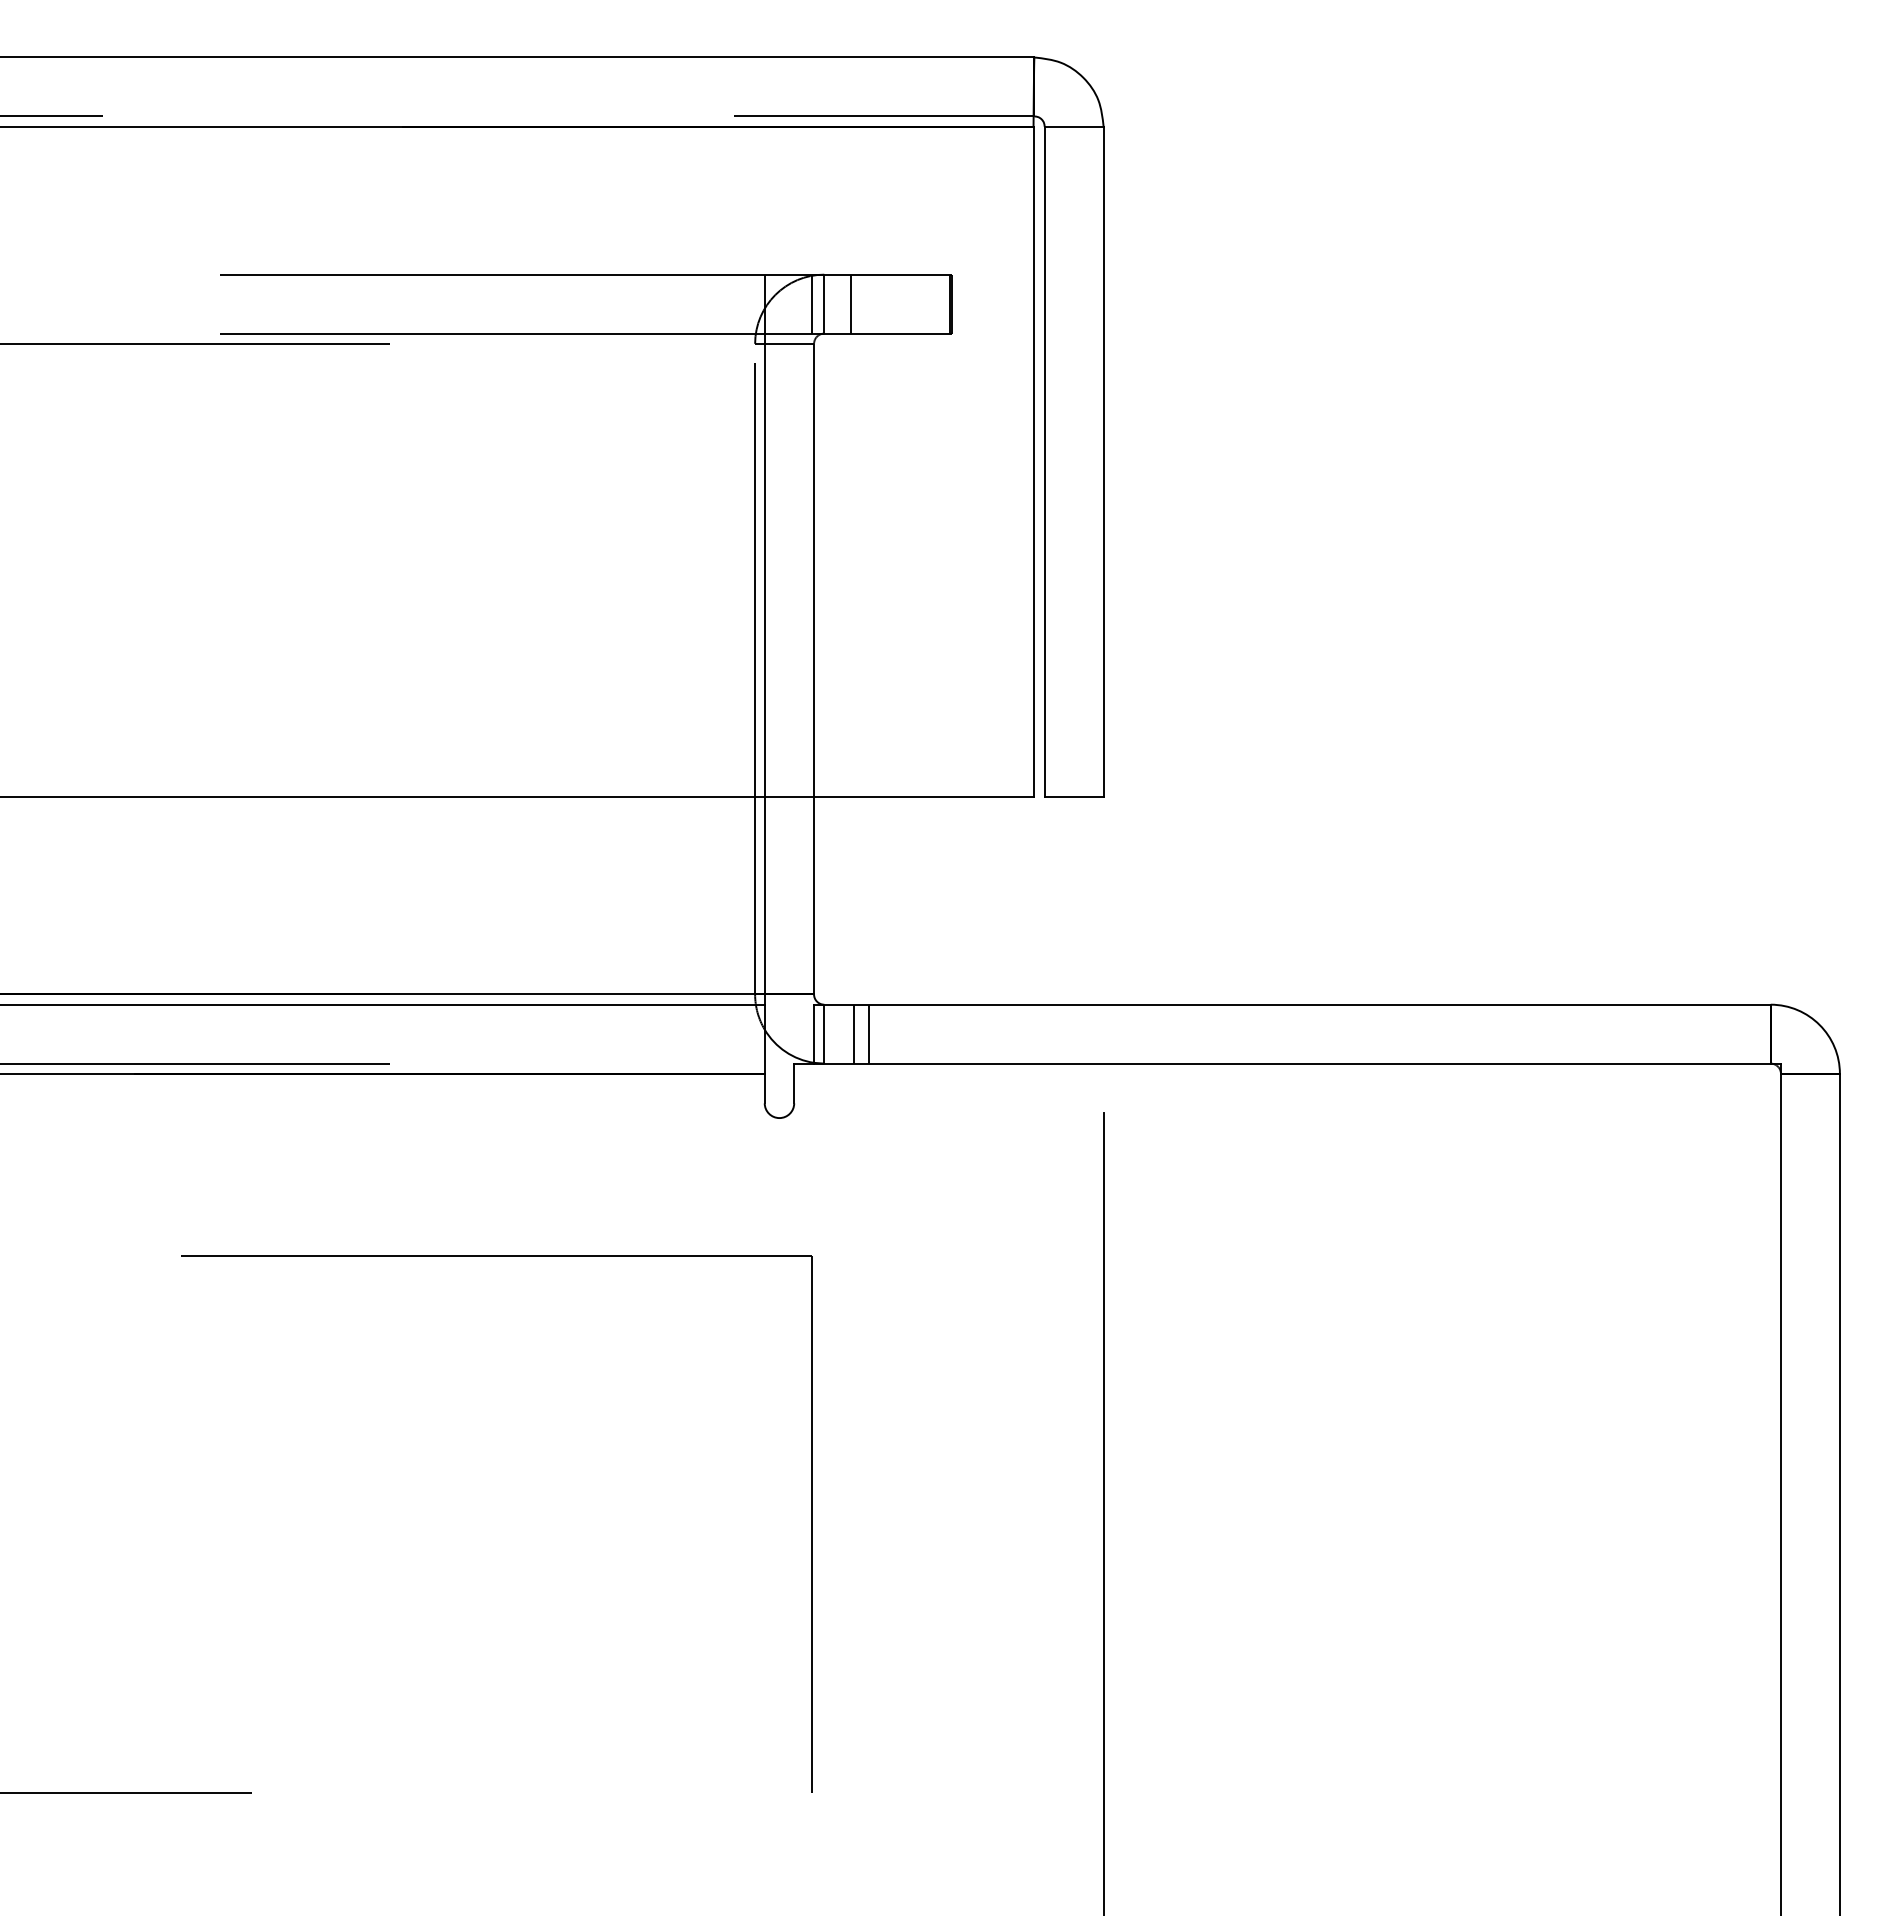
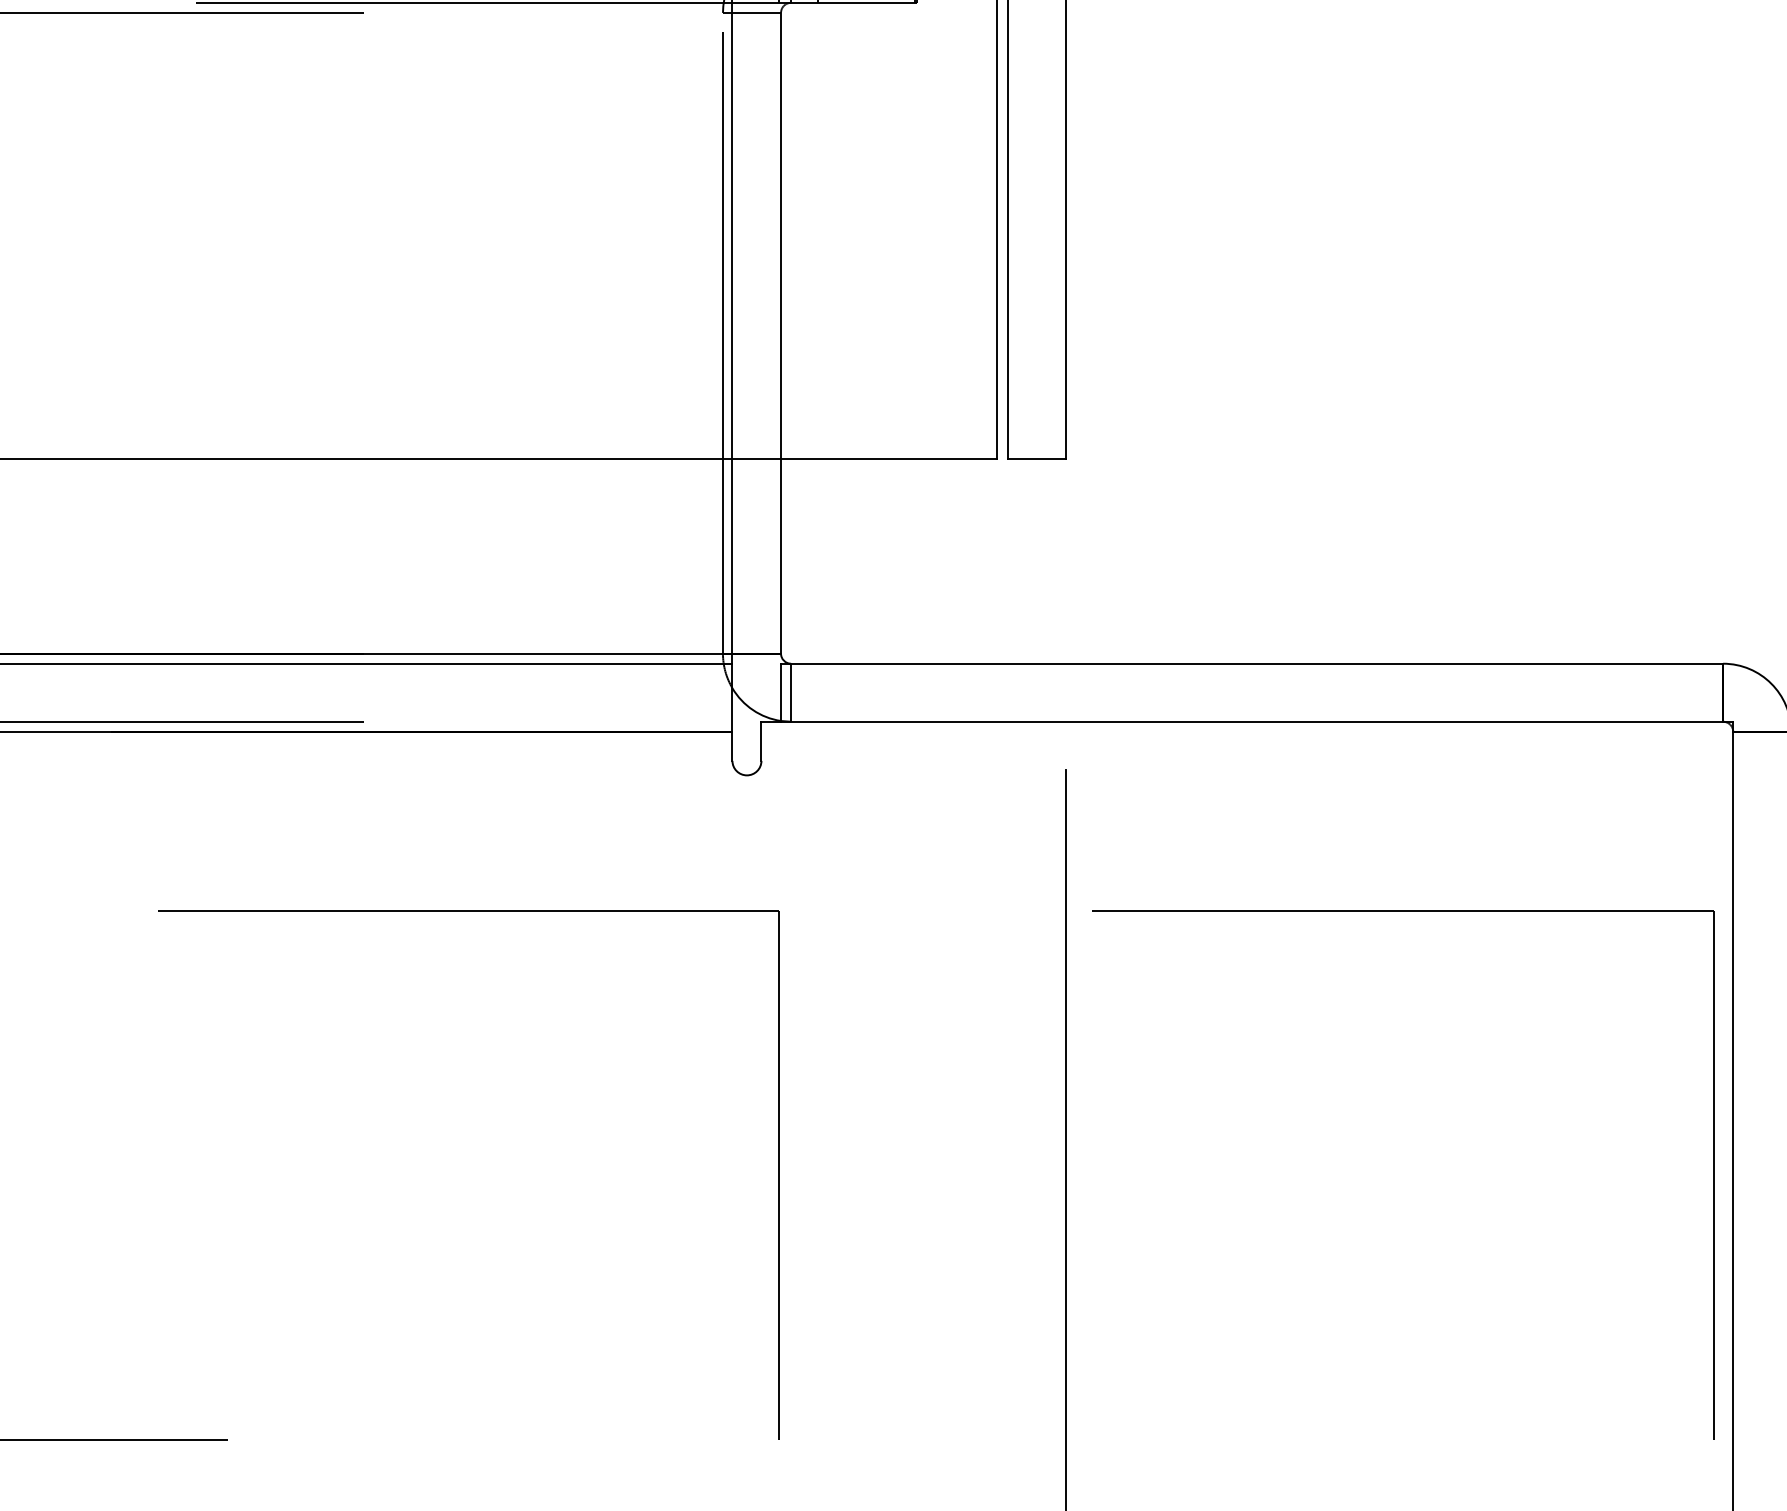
line: (853, 1033) -> (819, 692), removed
line: (868, 1033) -> (834, 692), removed
part: (1445, 1256) -> (1402, 911), added

